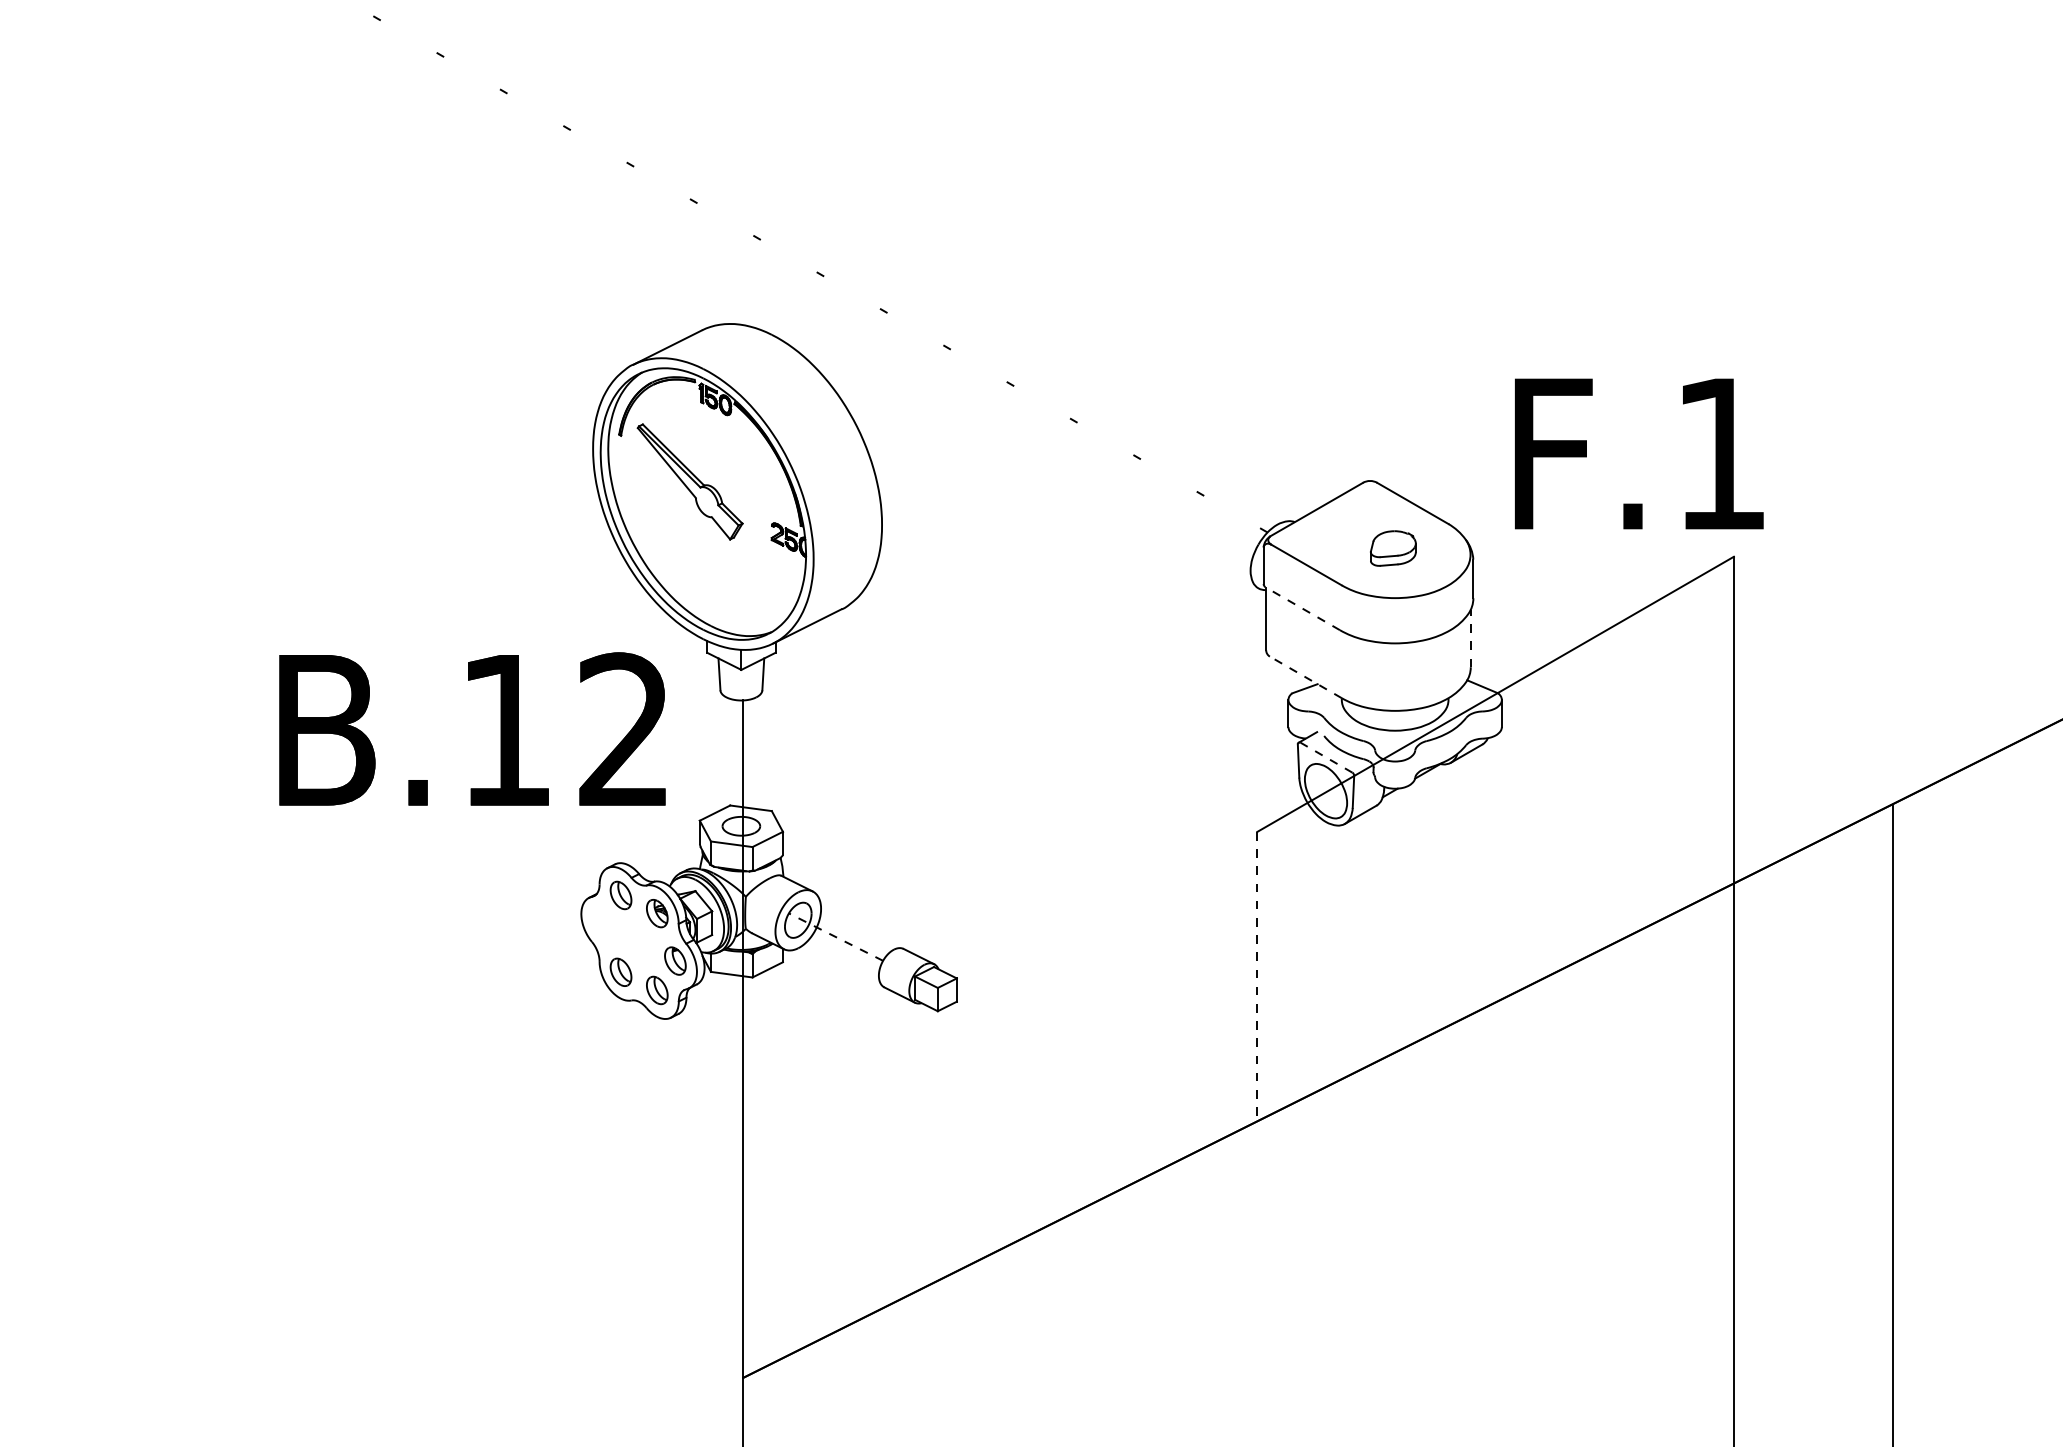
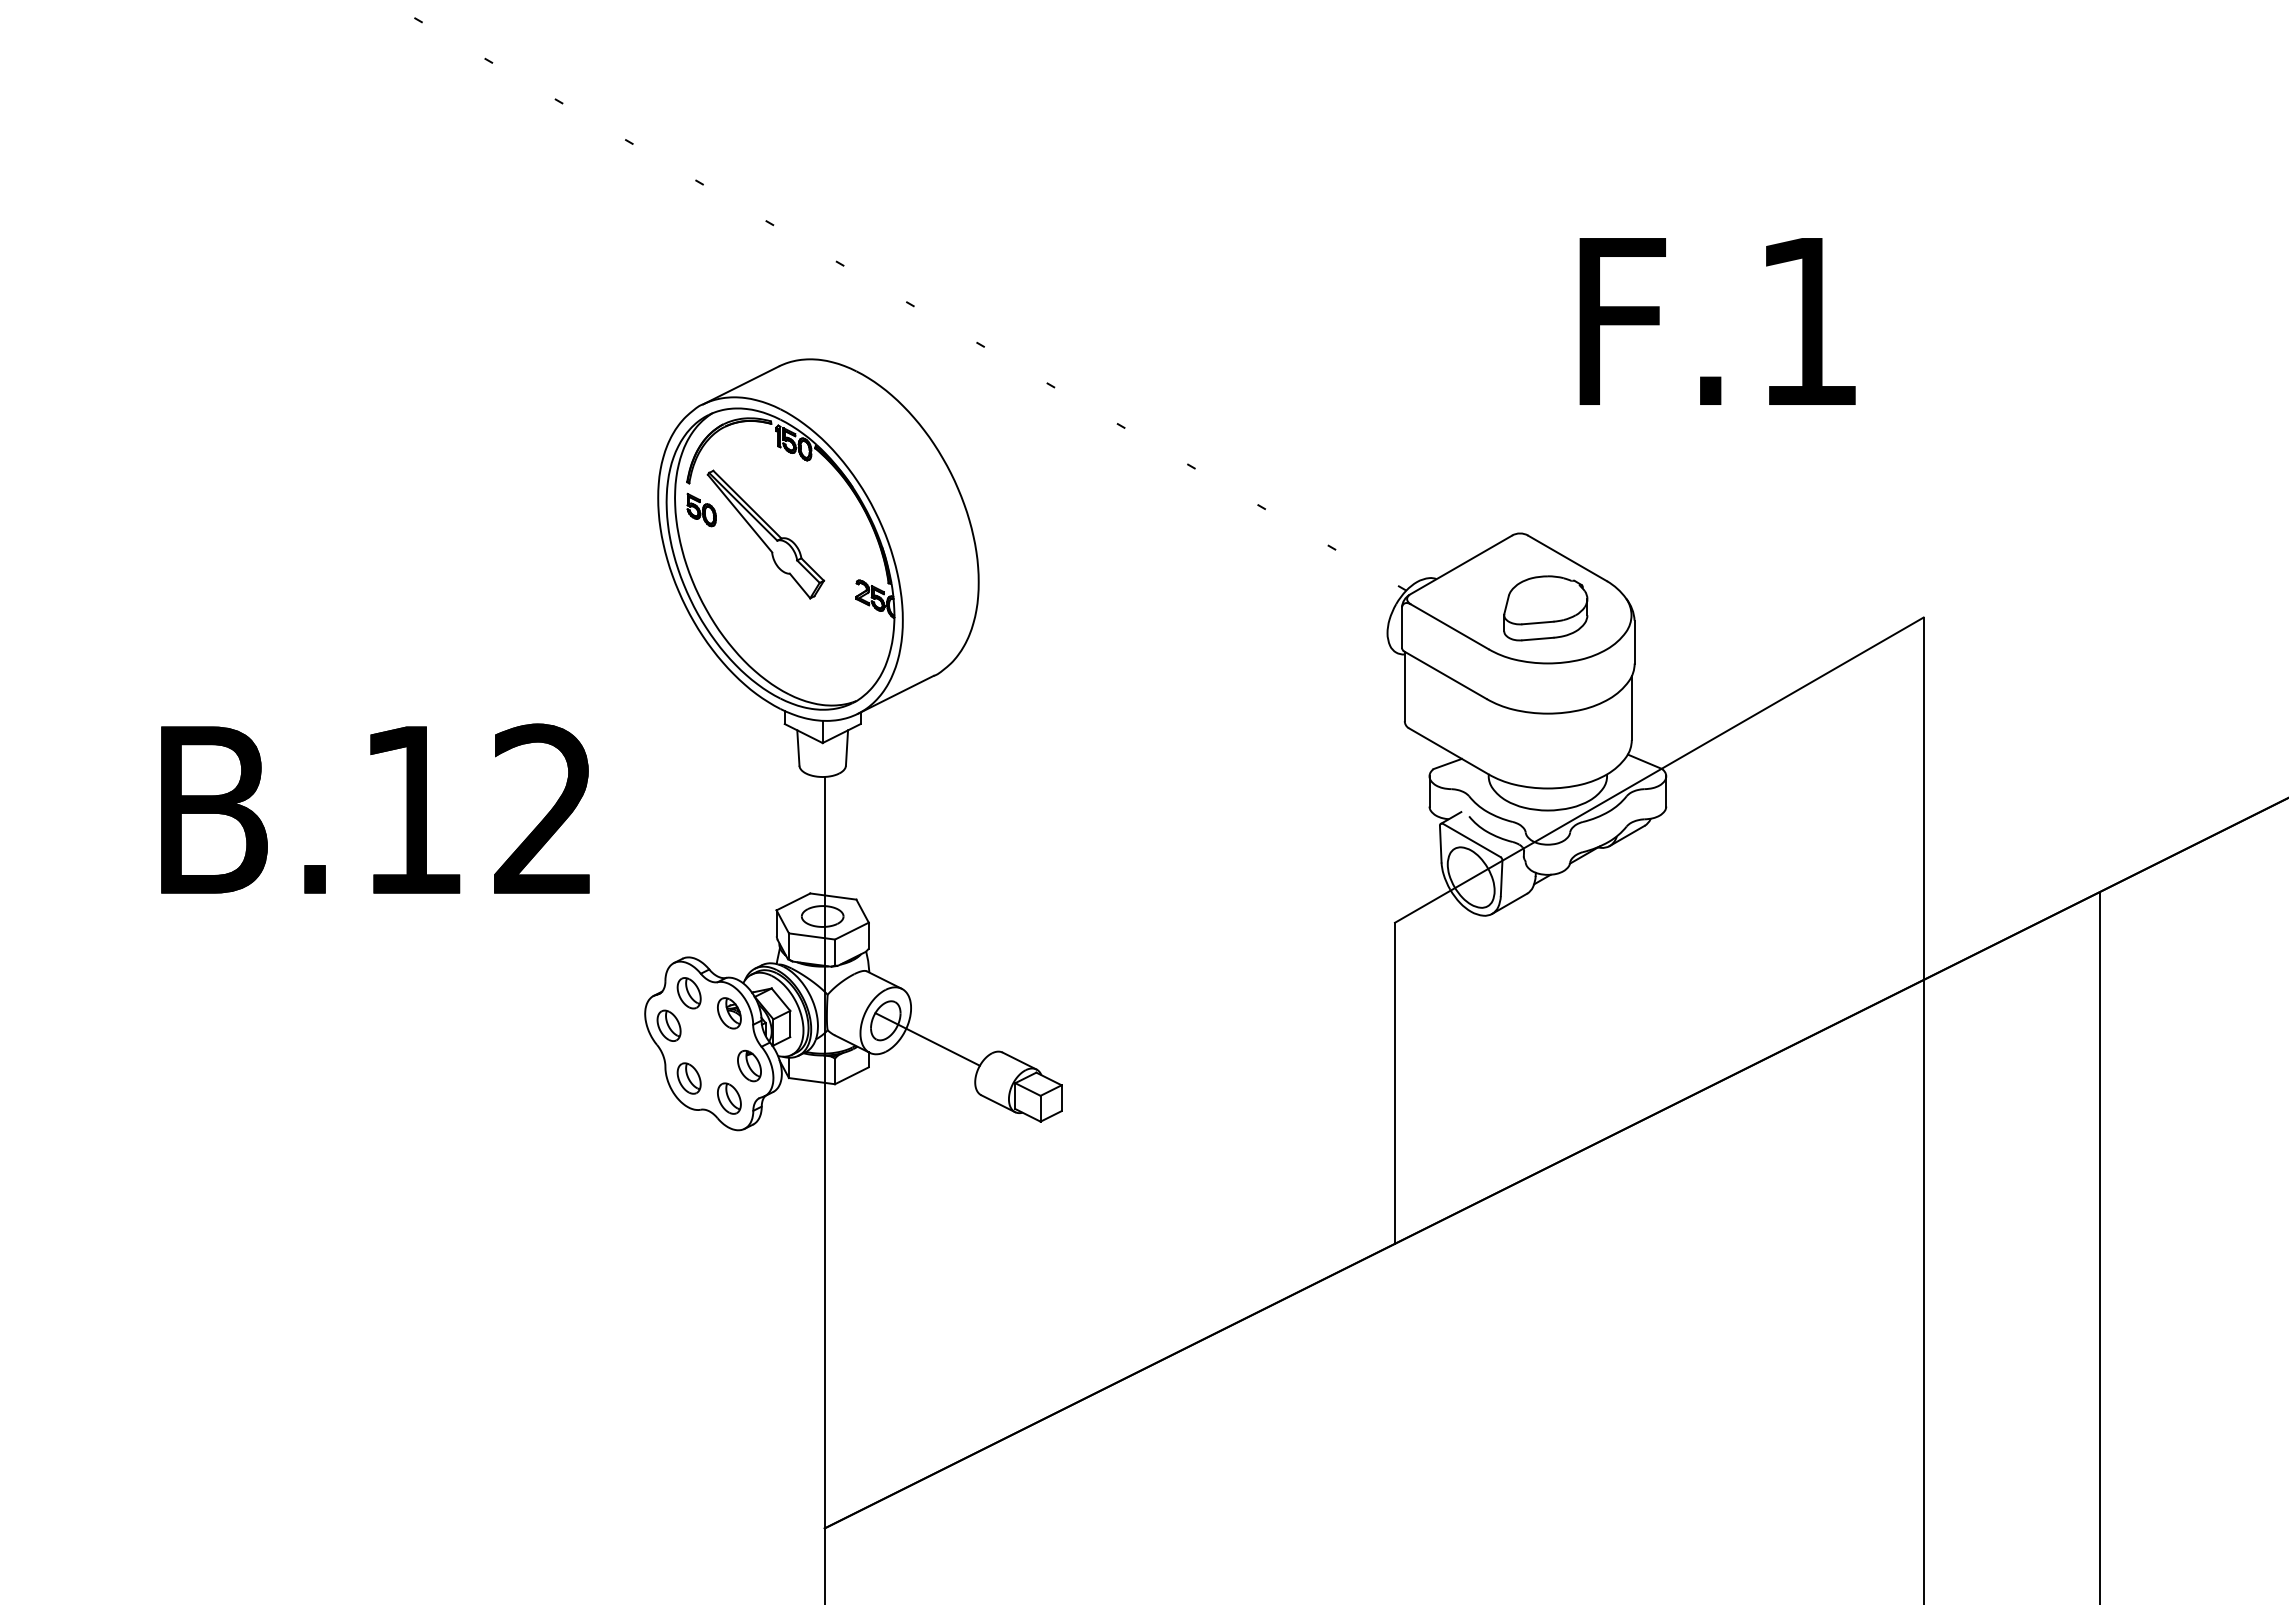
text: (1639, 453) -> (1717, 321), moved
part: (632, 459) -> (701, 509), added
part: (1393, 548) -> (1545, 608), size x1.67
line: (1302, 609) -> (1445, 675), dashed -> solid
line: (1470, 638) -> (1631, 708), dashed -> solid
line: (1305, 677) -> (1448, 751), dashed -> solid
text: (472, 728) -> (375, 808), moved
line: (1326, 757) -> (1471, 840), dashed -> solid
part: (602, 924) -> (668, 1025), added
line: (835, 937) -> (927, 1039), dashed -> solid
line: (1256, 976) -> (1394, 1083), dashed -> solid

